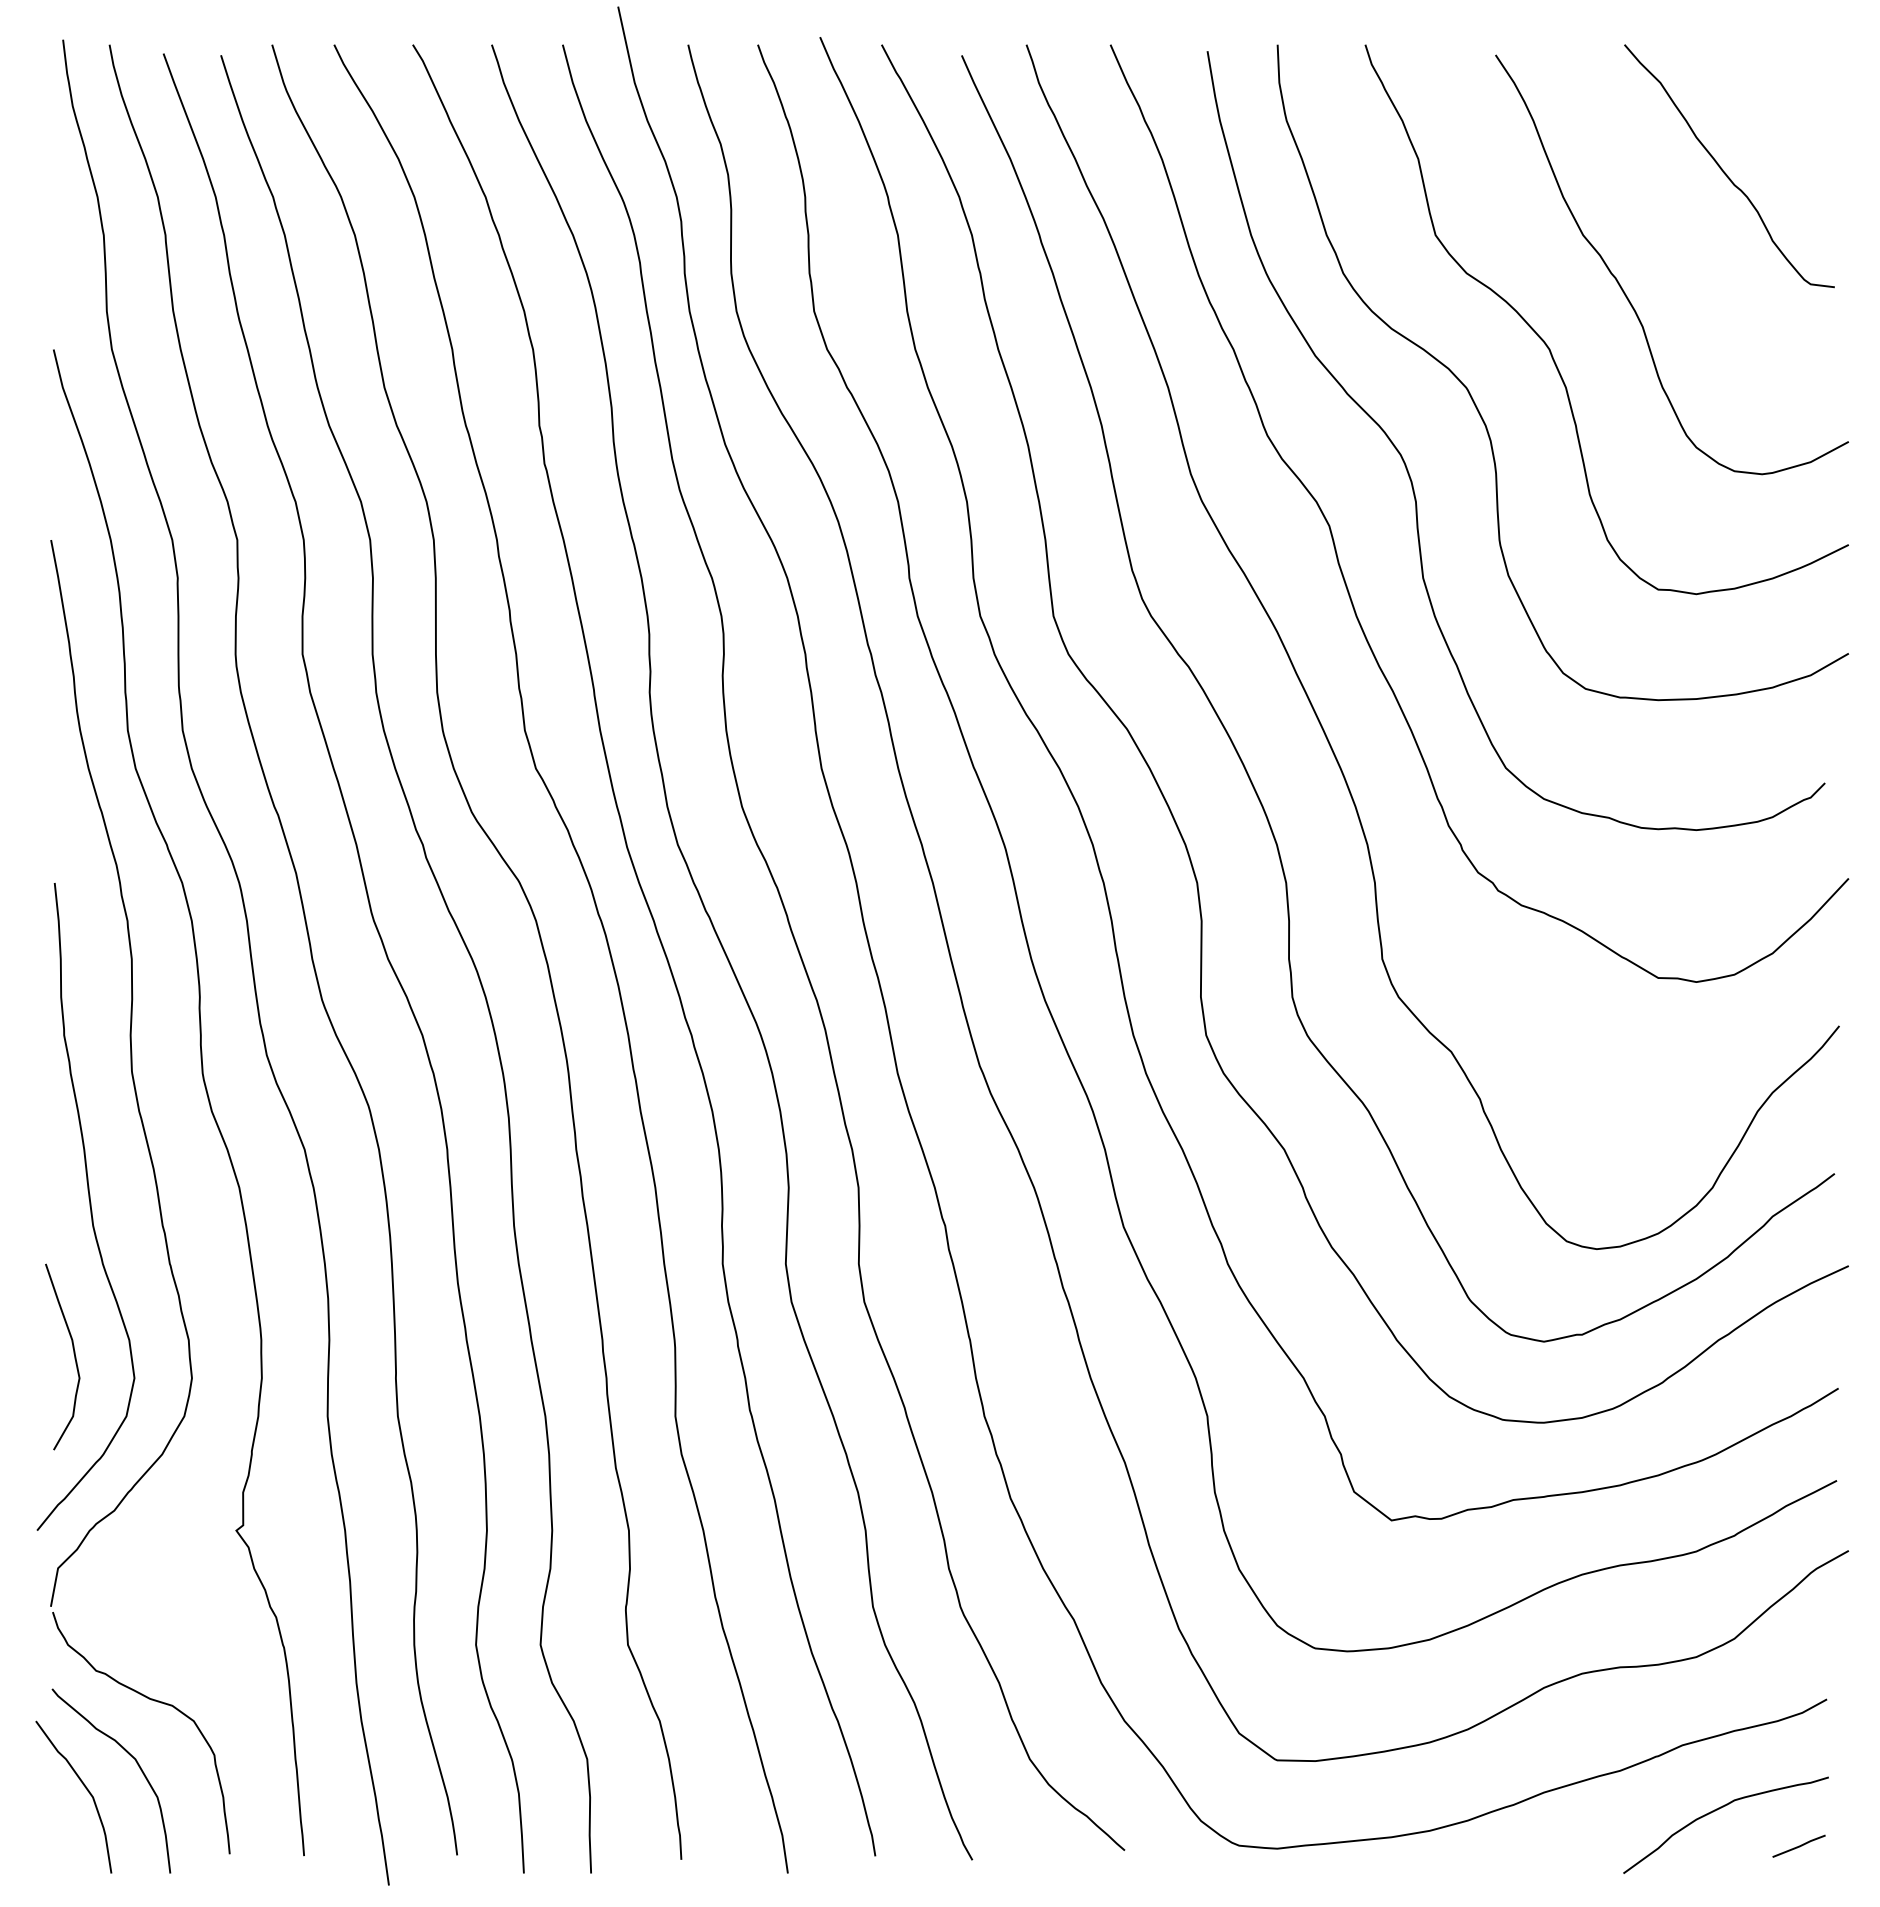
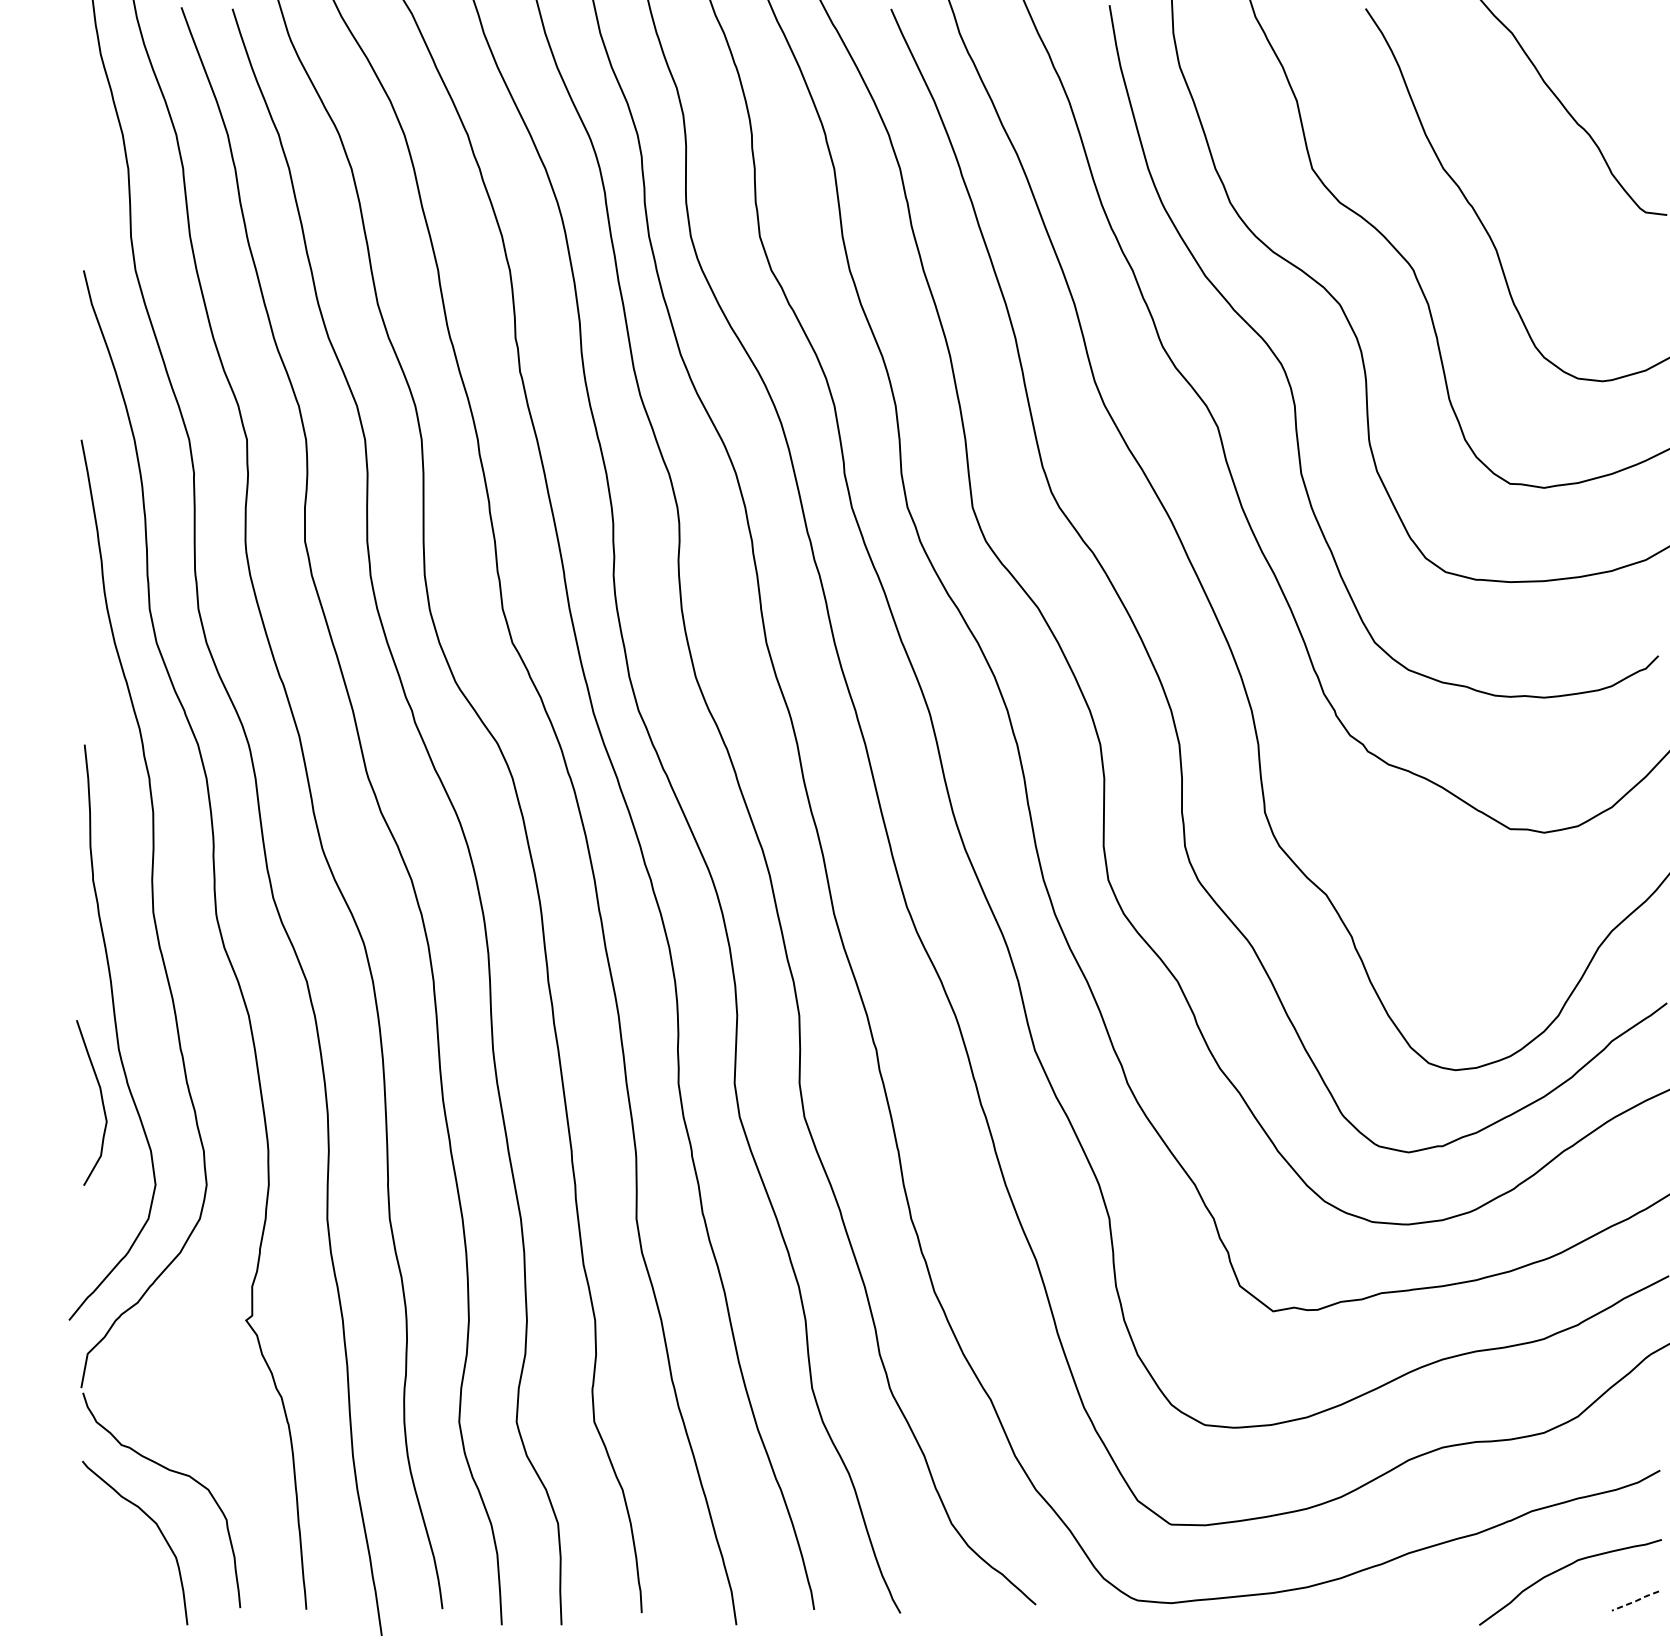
curve: (73, 1354) -> (101, 1100), moved
curve: (84, 1787) -> (111, 1548), removed
line: (1799, 1846) -> (1635, 1601), solid -> dashed

